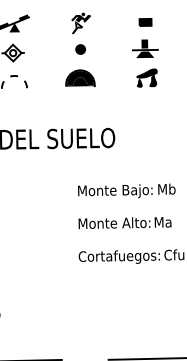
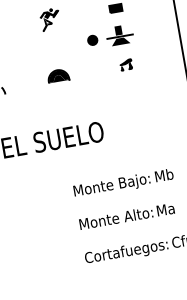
part: (80, 49) -> (92, 40), moved
part: (146, 77) -> (125, 64), size x0.6
part: (80, 78) -> (58, 76), size x0.7

